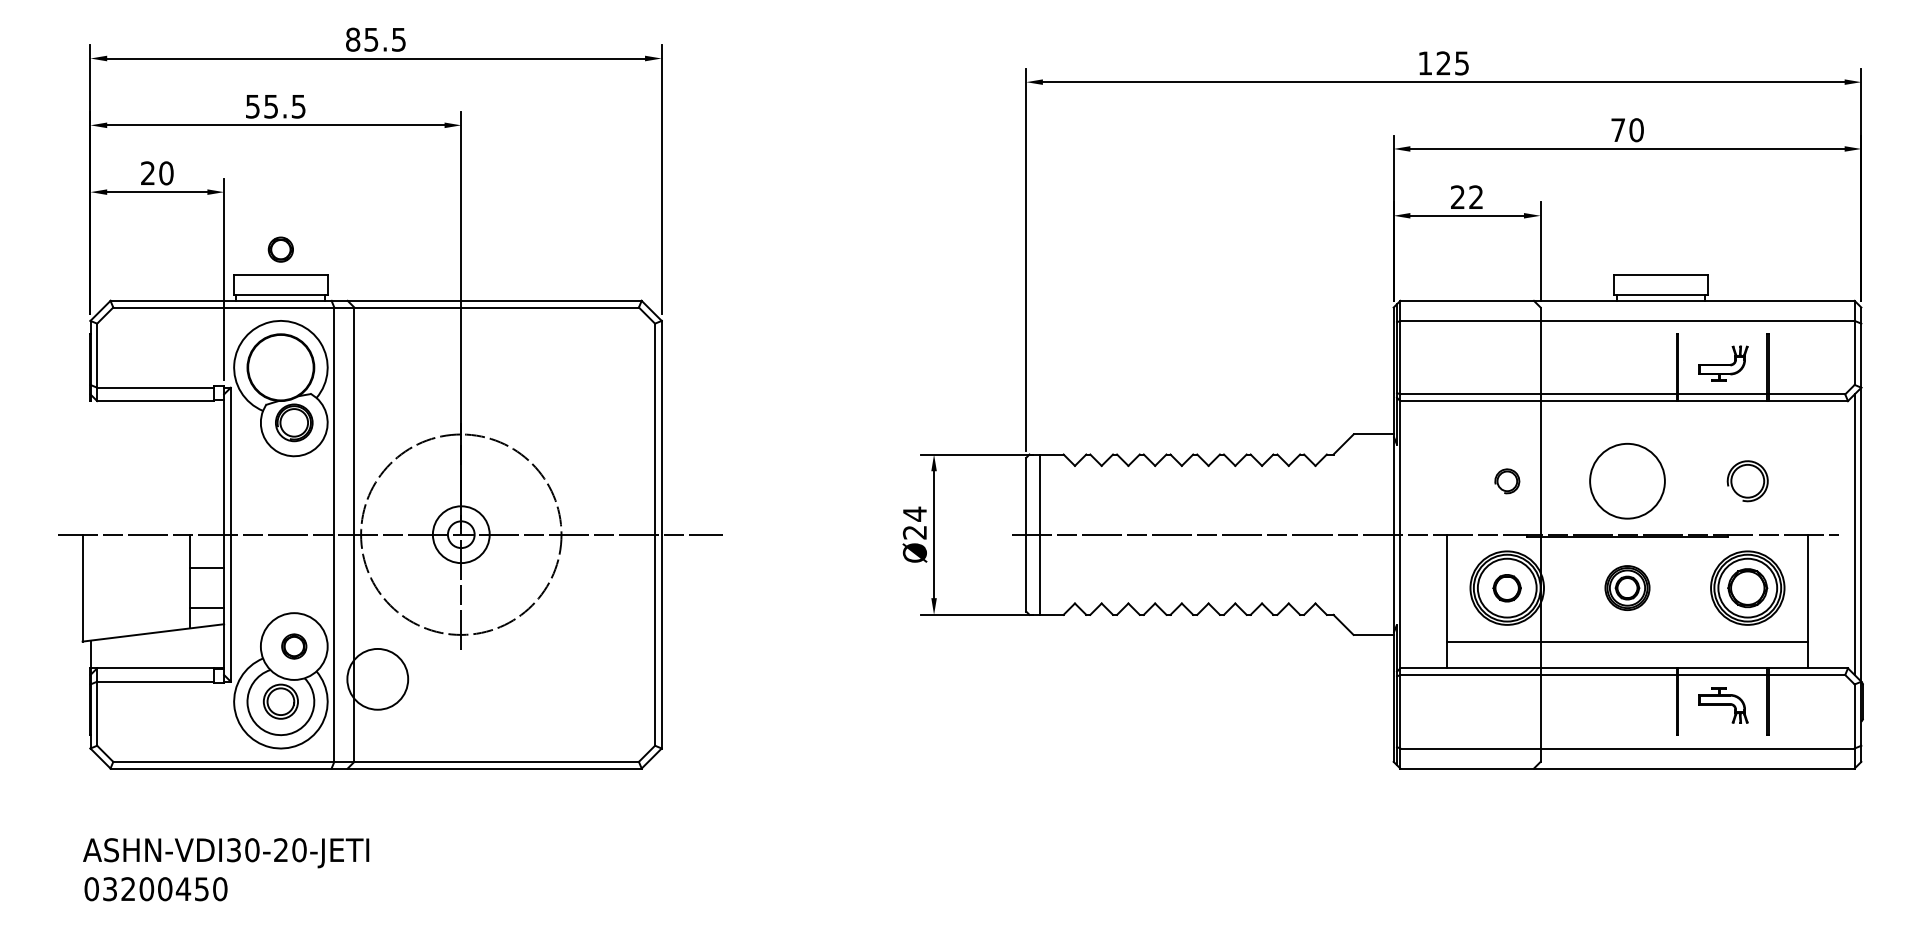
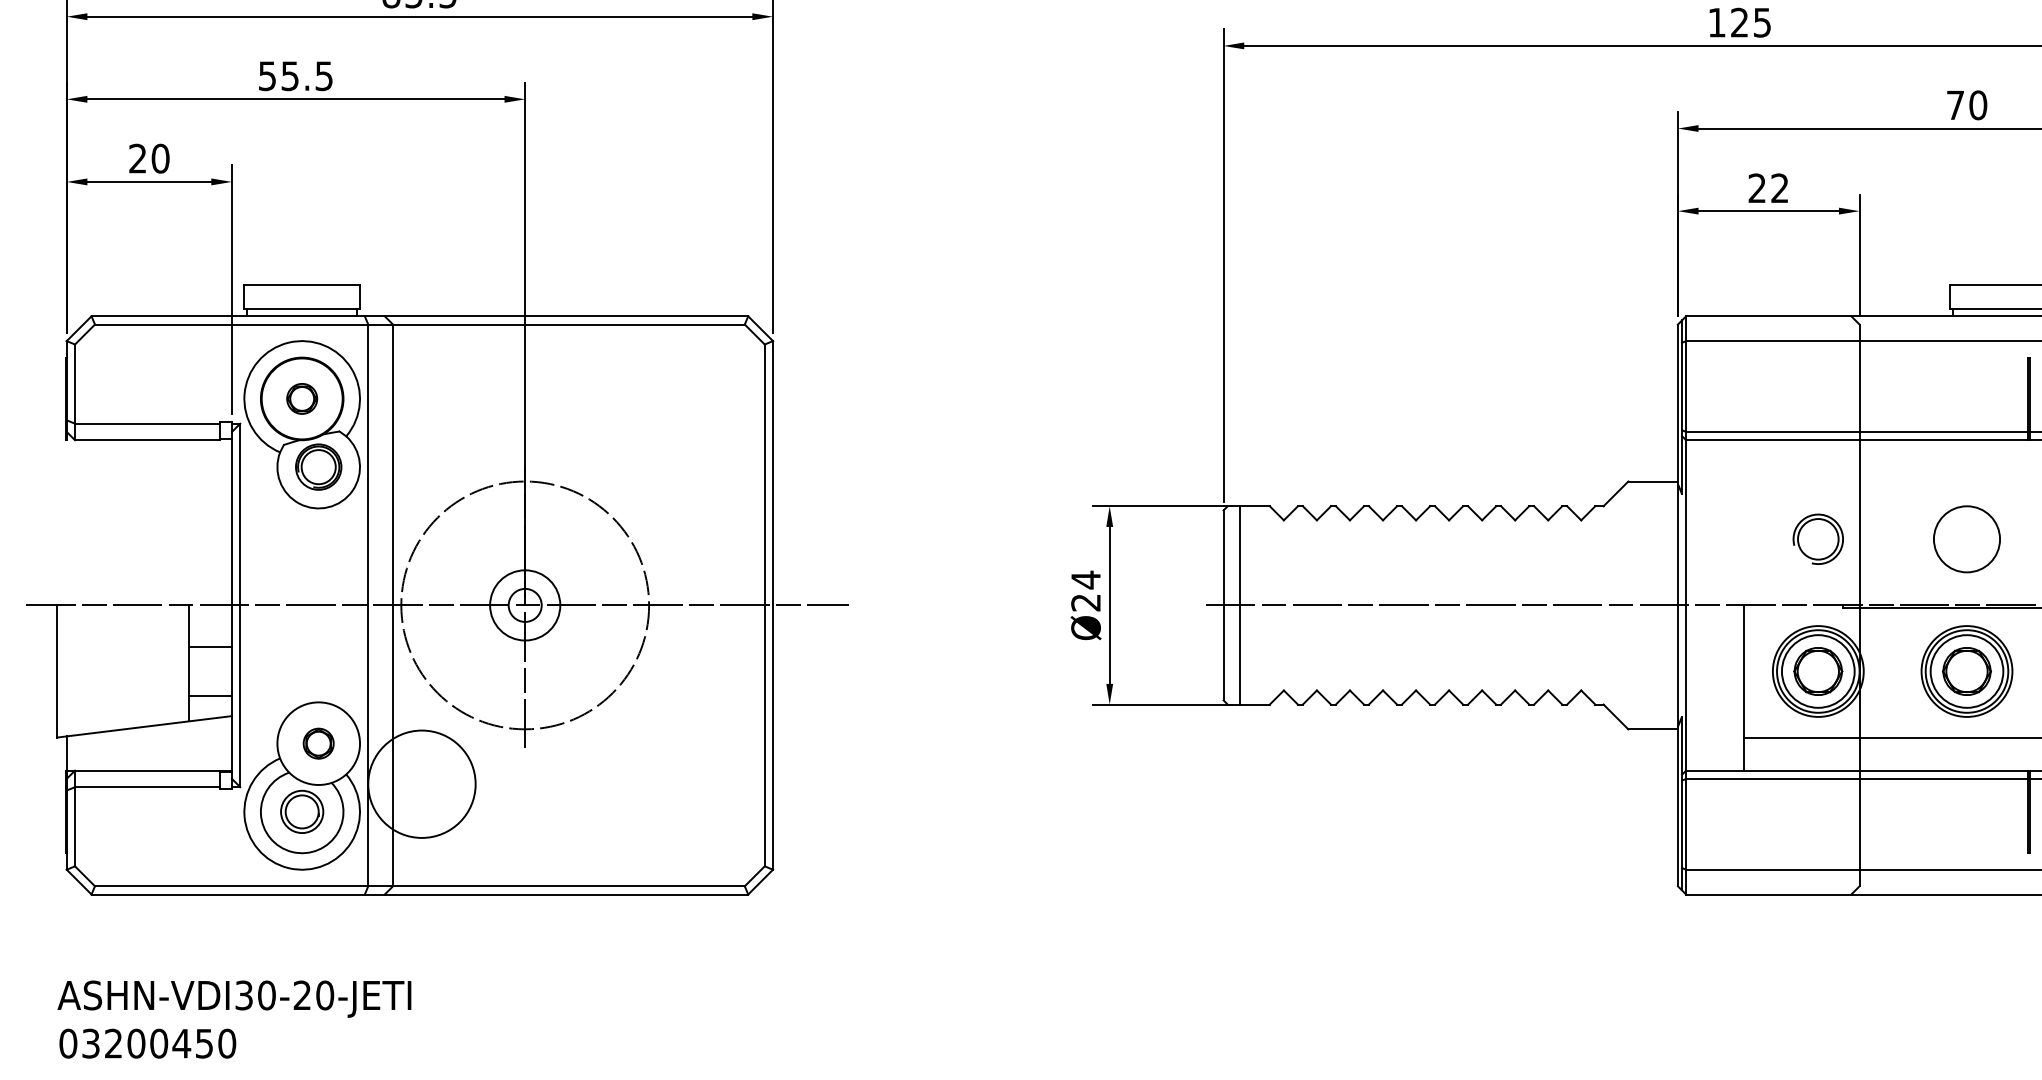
part: (280, 249) -> (301, 398), moved
circle: (1627, 480) -> (1966, 538), size x0.71
part: (1507, 481) -> (1818, 539), size x1.67
part: (1627, 587) -> (1966, 670), size x1.67
part: (1506, 588) -> (1817, 671), size x1.43
circle: (377, 678) -> (421, 783), size x1.43

